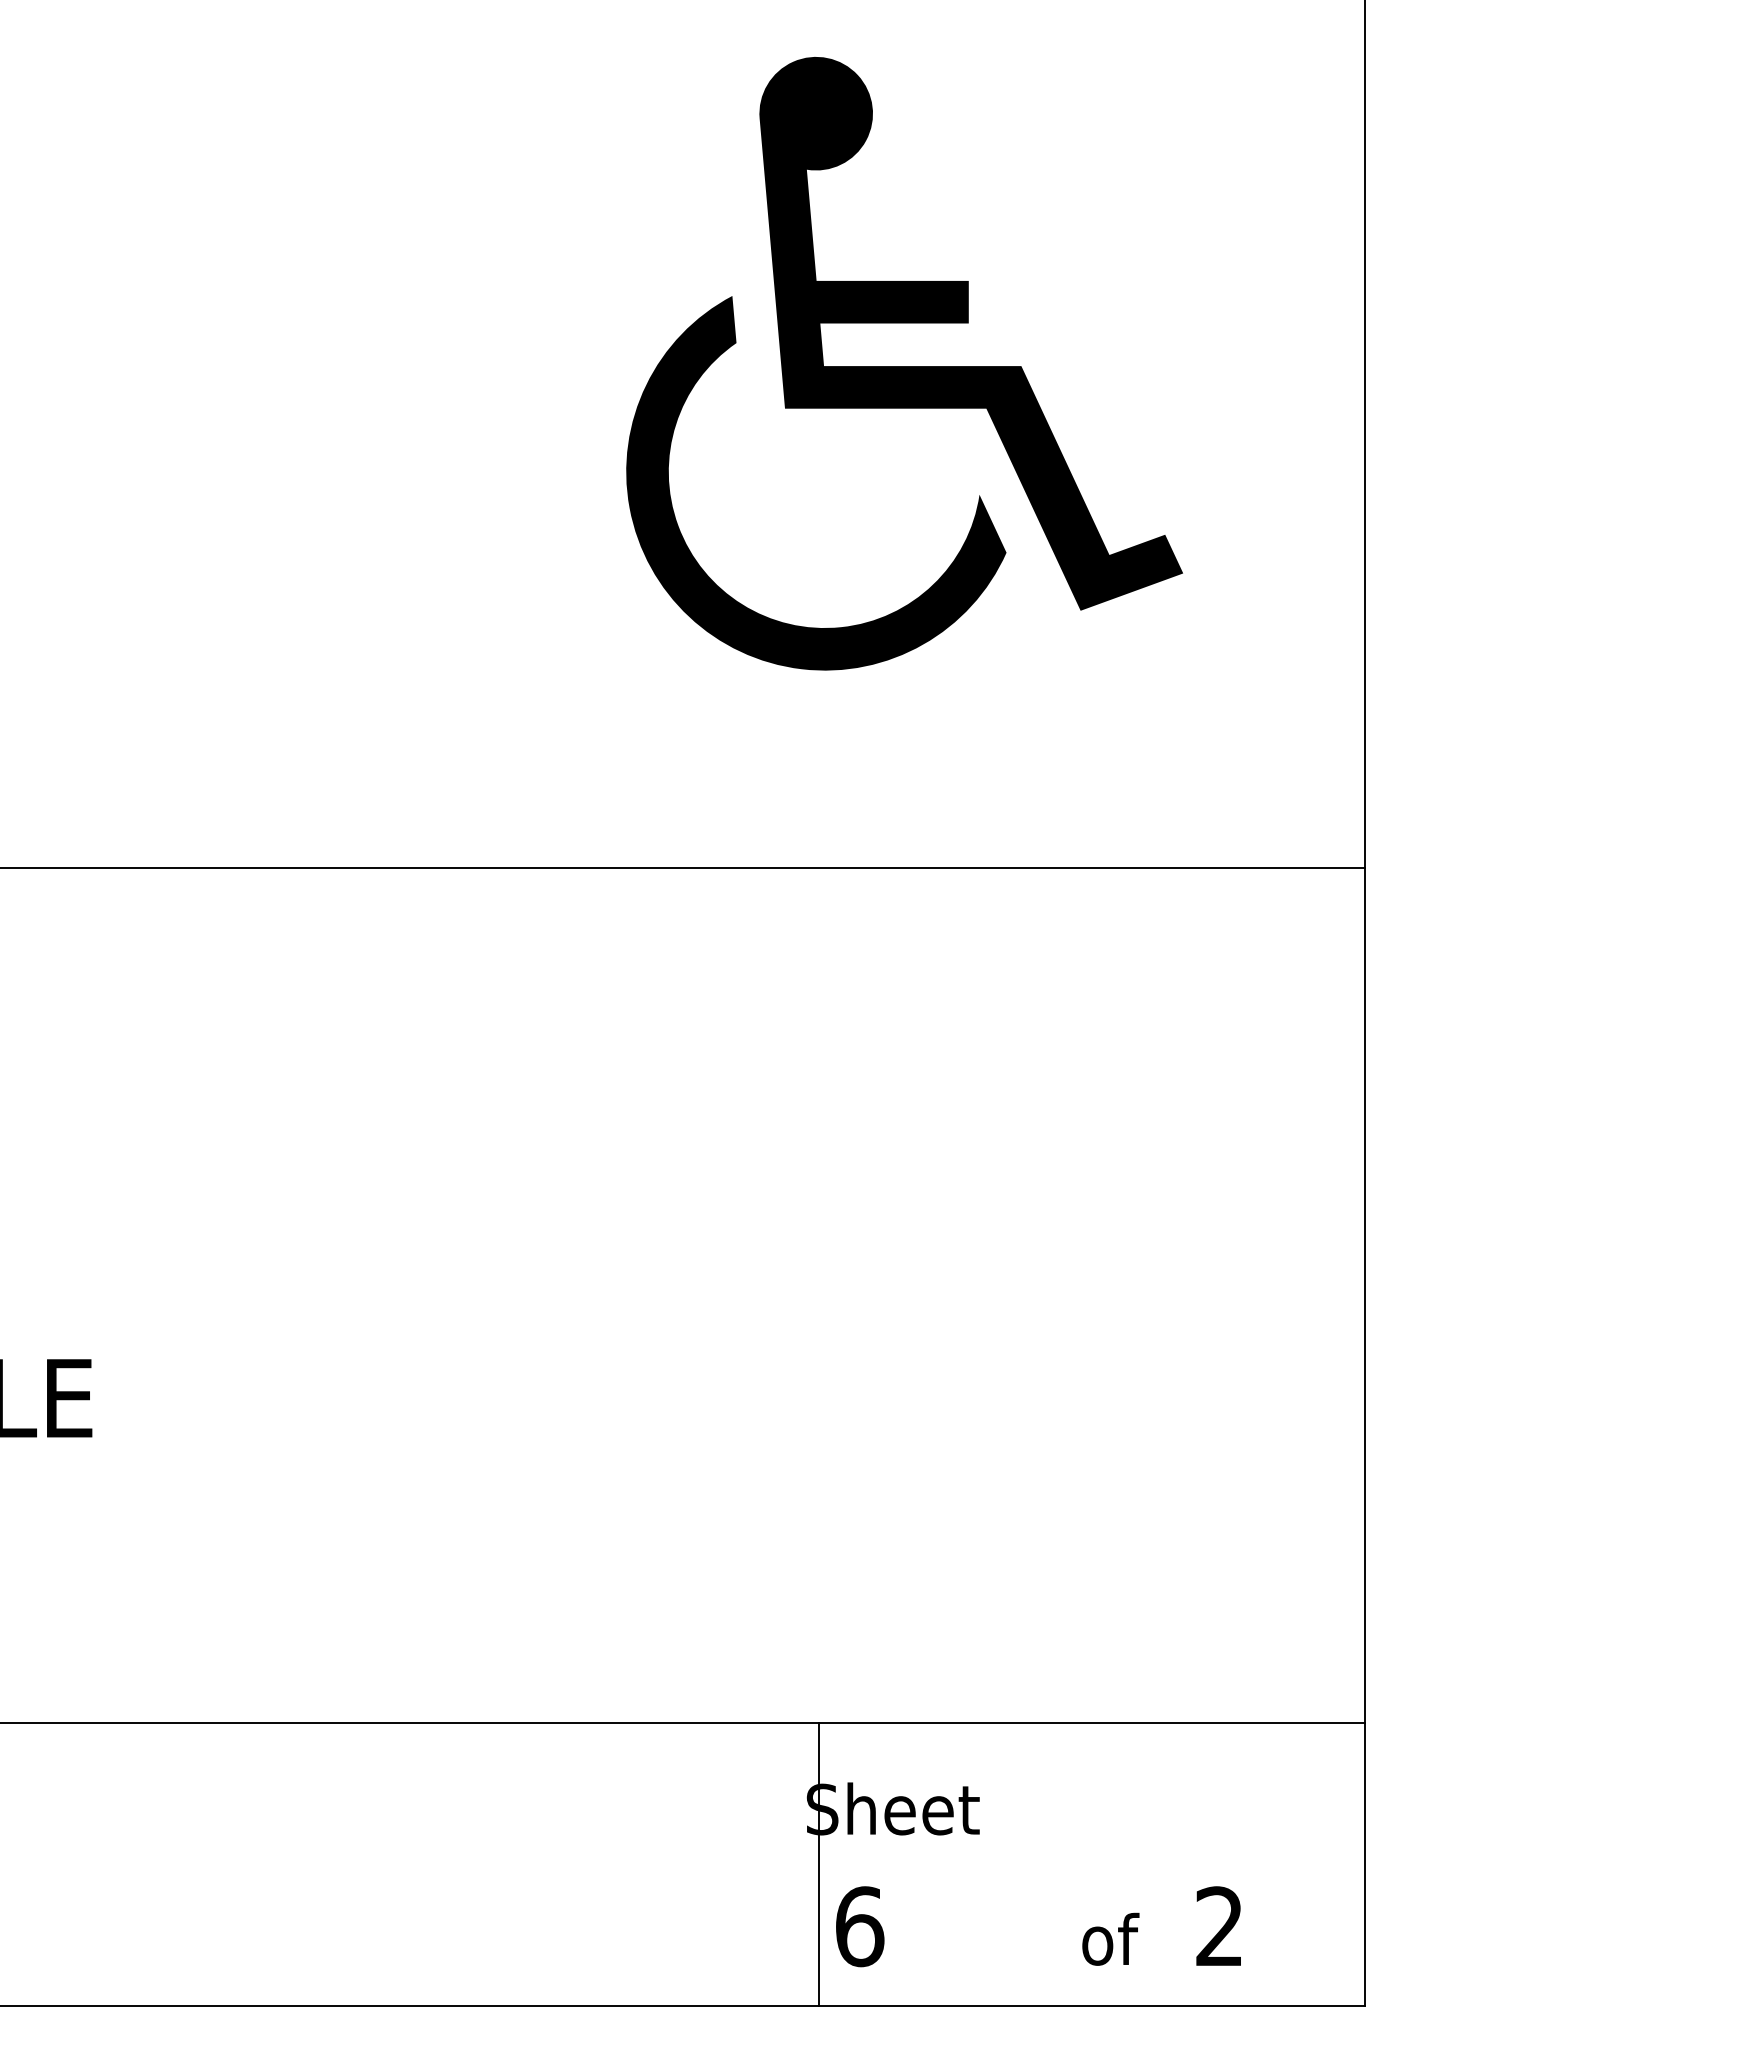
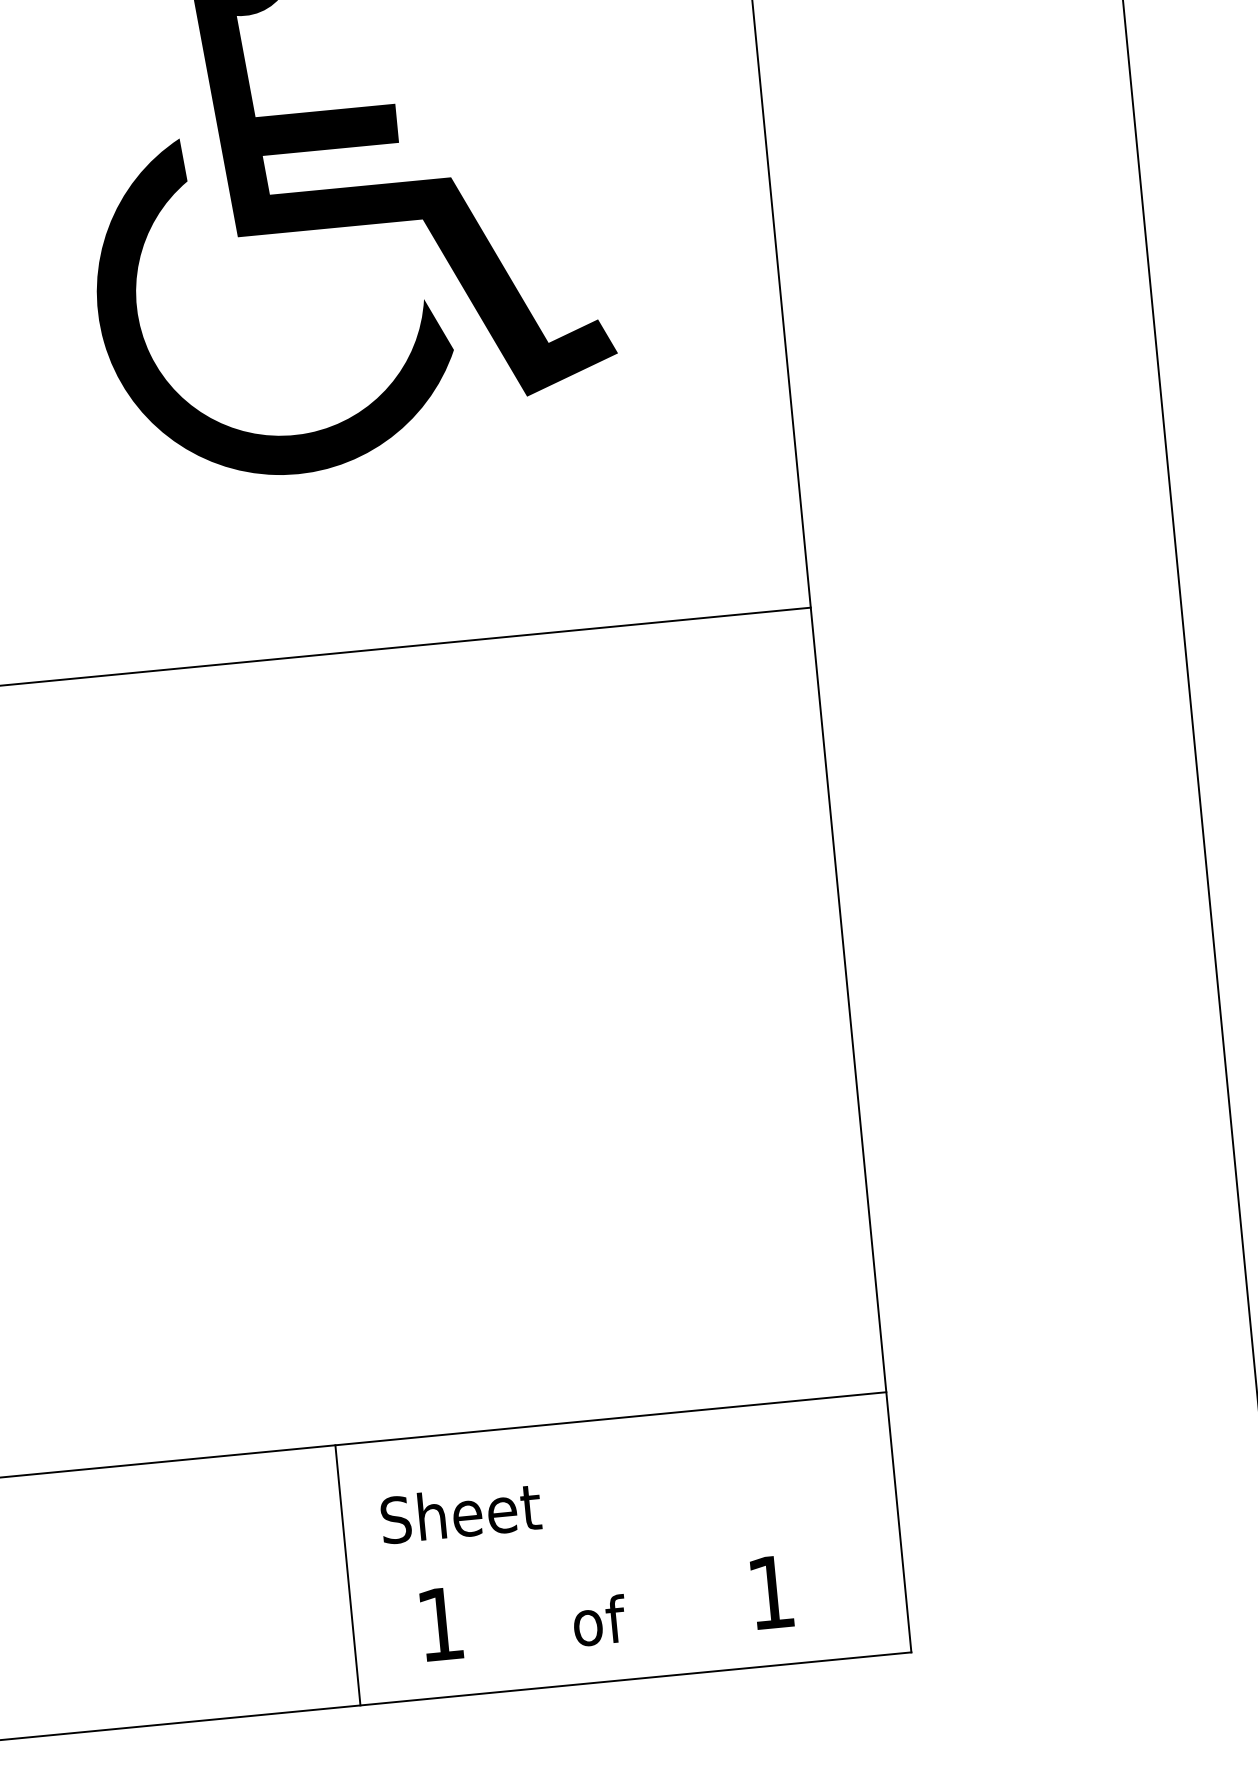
line: (818, 1863) -> (347, 1574), moved
text: (1218, 1925) -> (769, 1591), 2 -> 1
text: (860, 1926) -> (441, 1624), 6 -> 1
text: (1110, 1938) -> (599, 1619), moved

